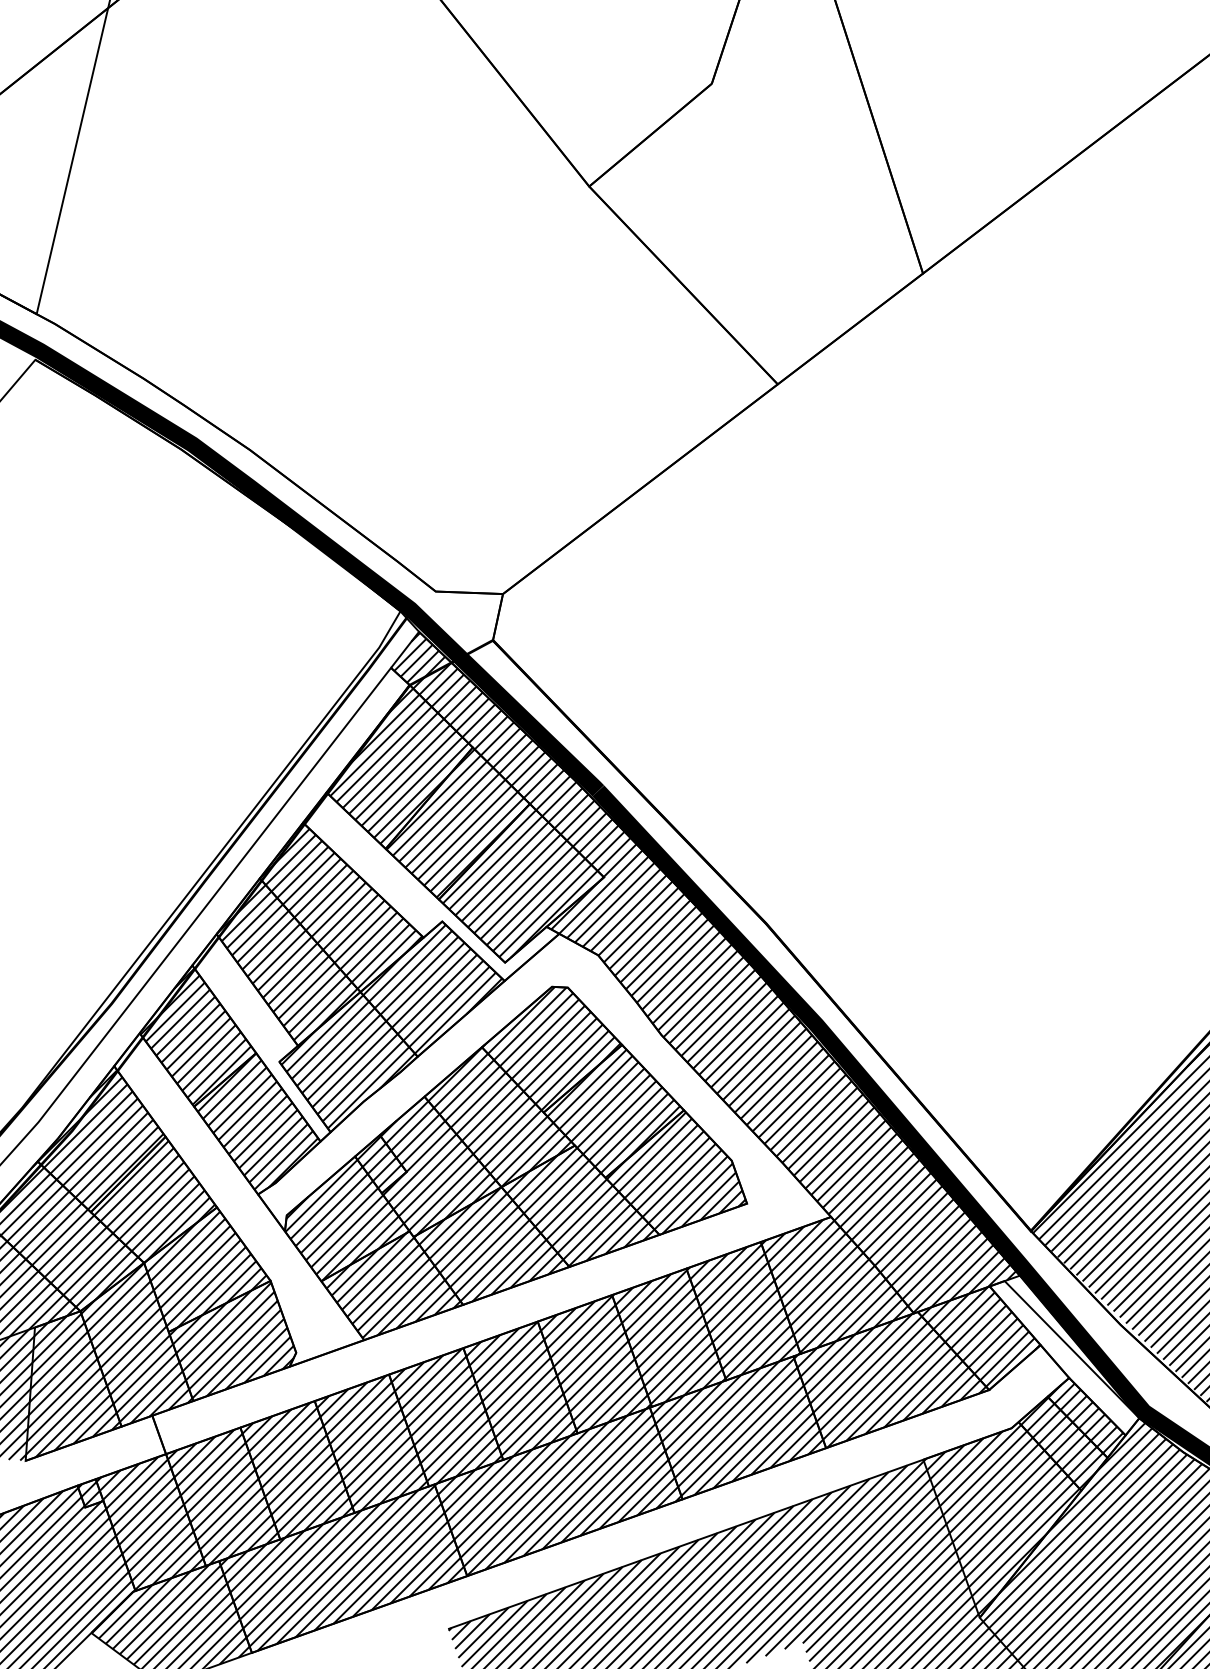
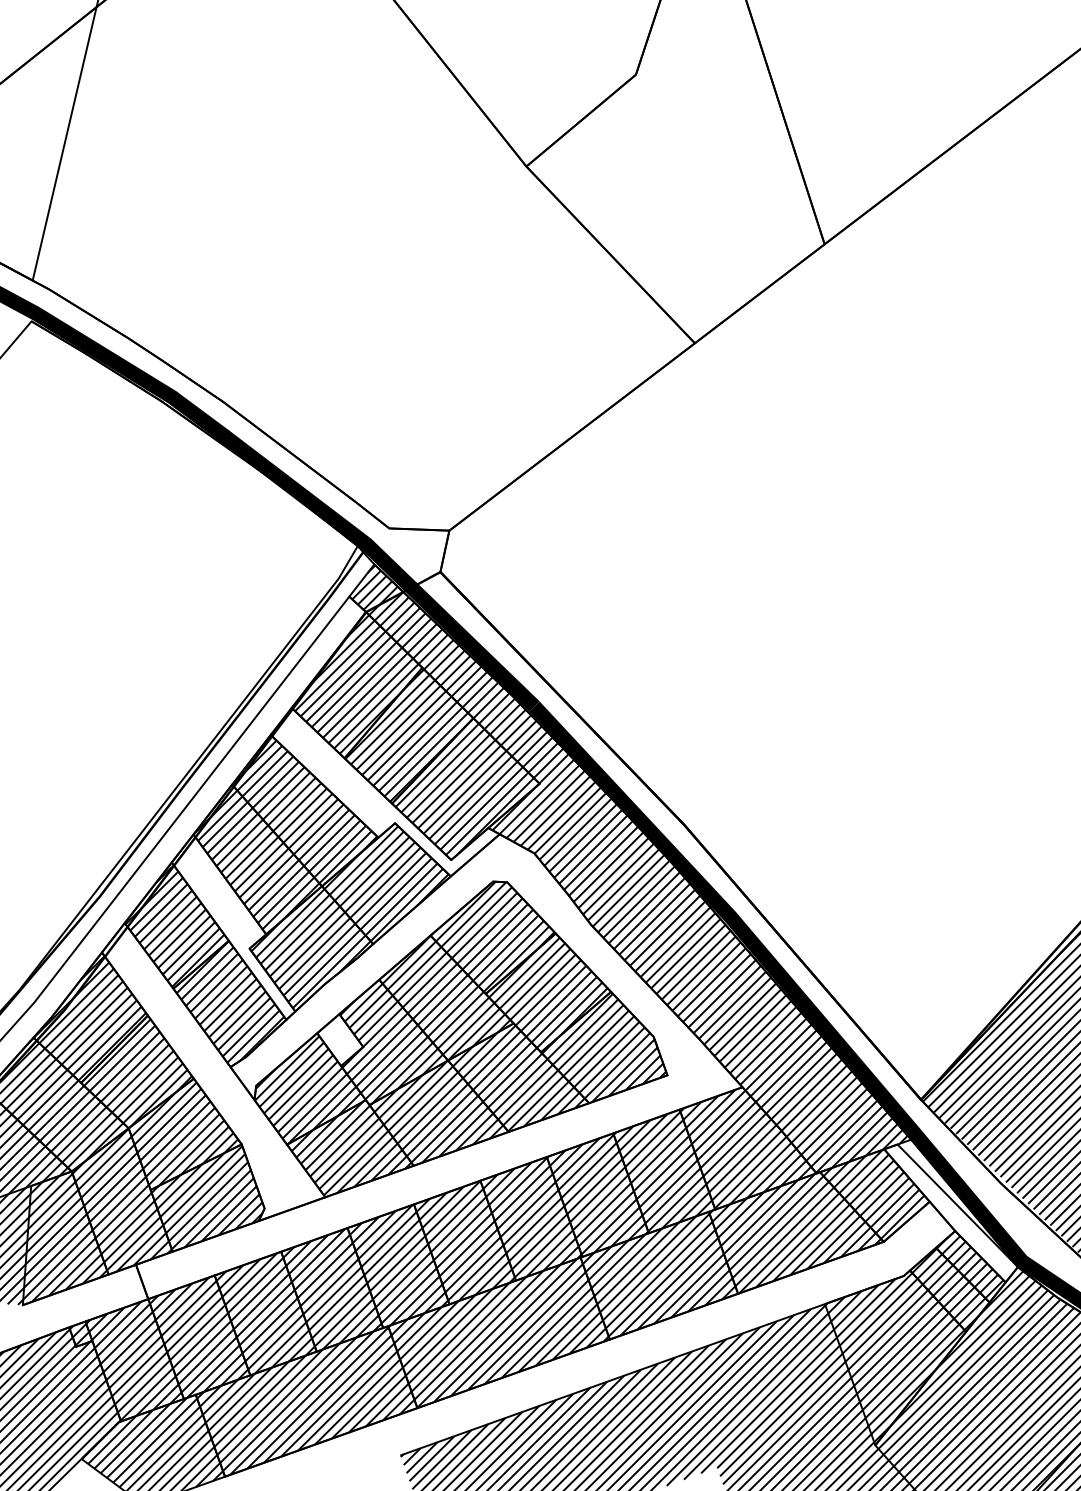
hatch: (382, 1162) -> (341, 1038), removed

